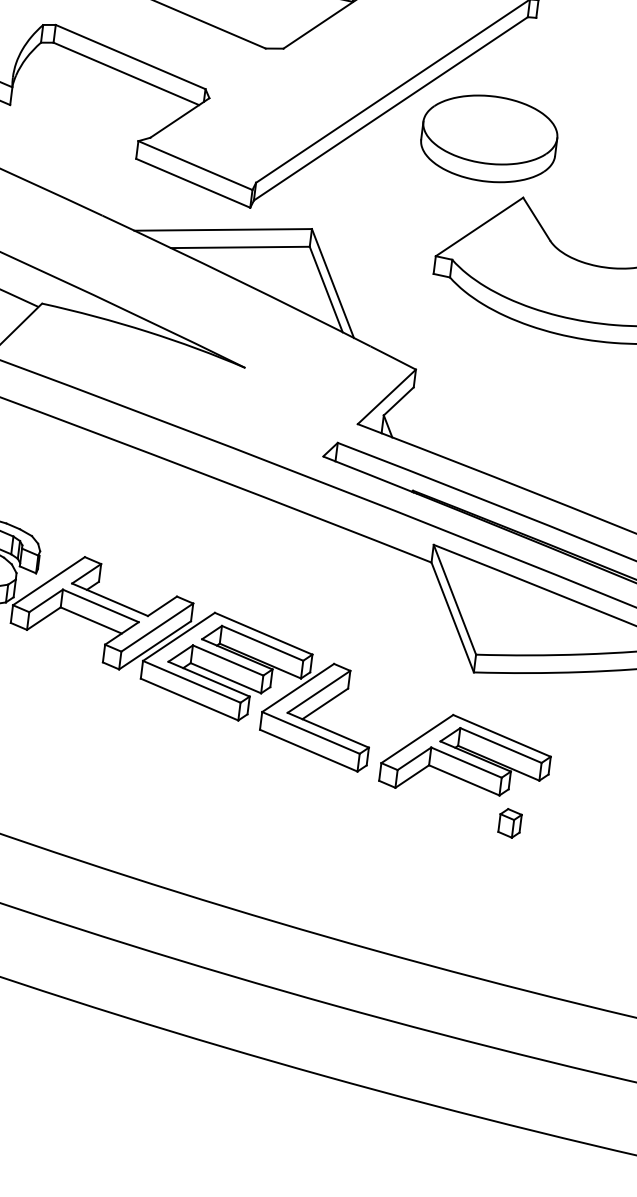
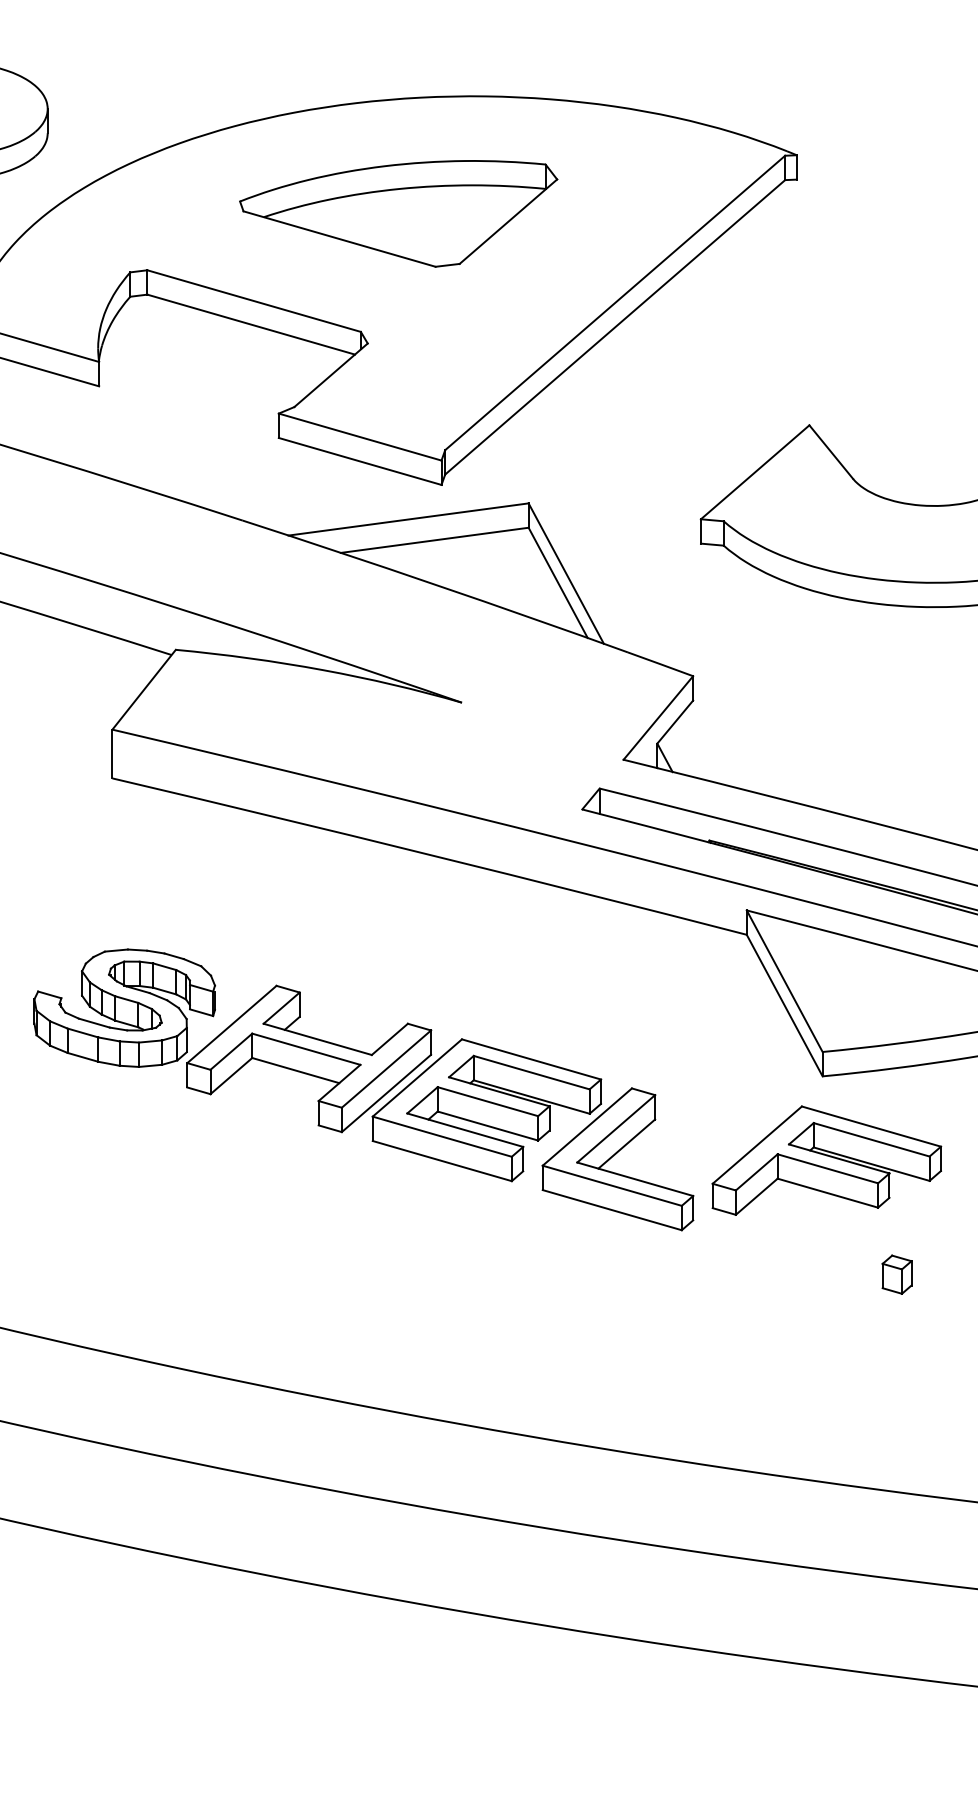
part: (489, 138) -> (753, 351), removed
part: (466, 756) -> (826, 1160), moved

